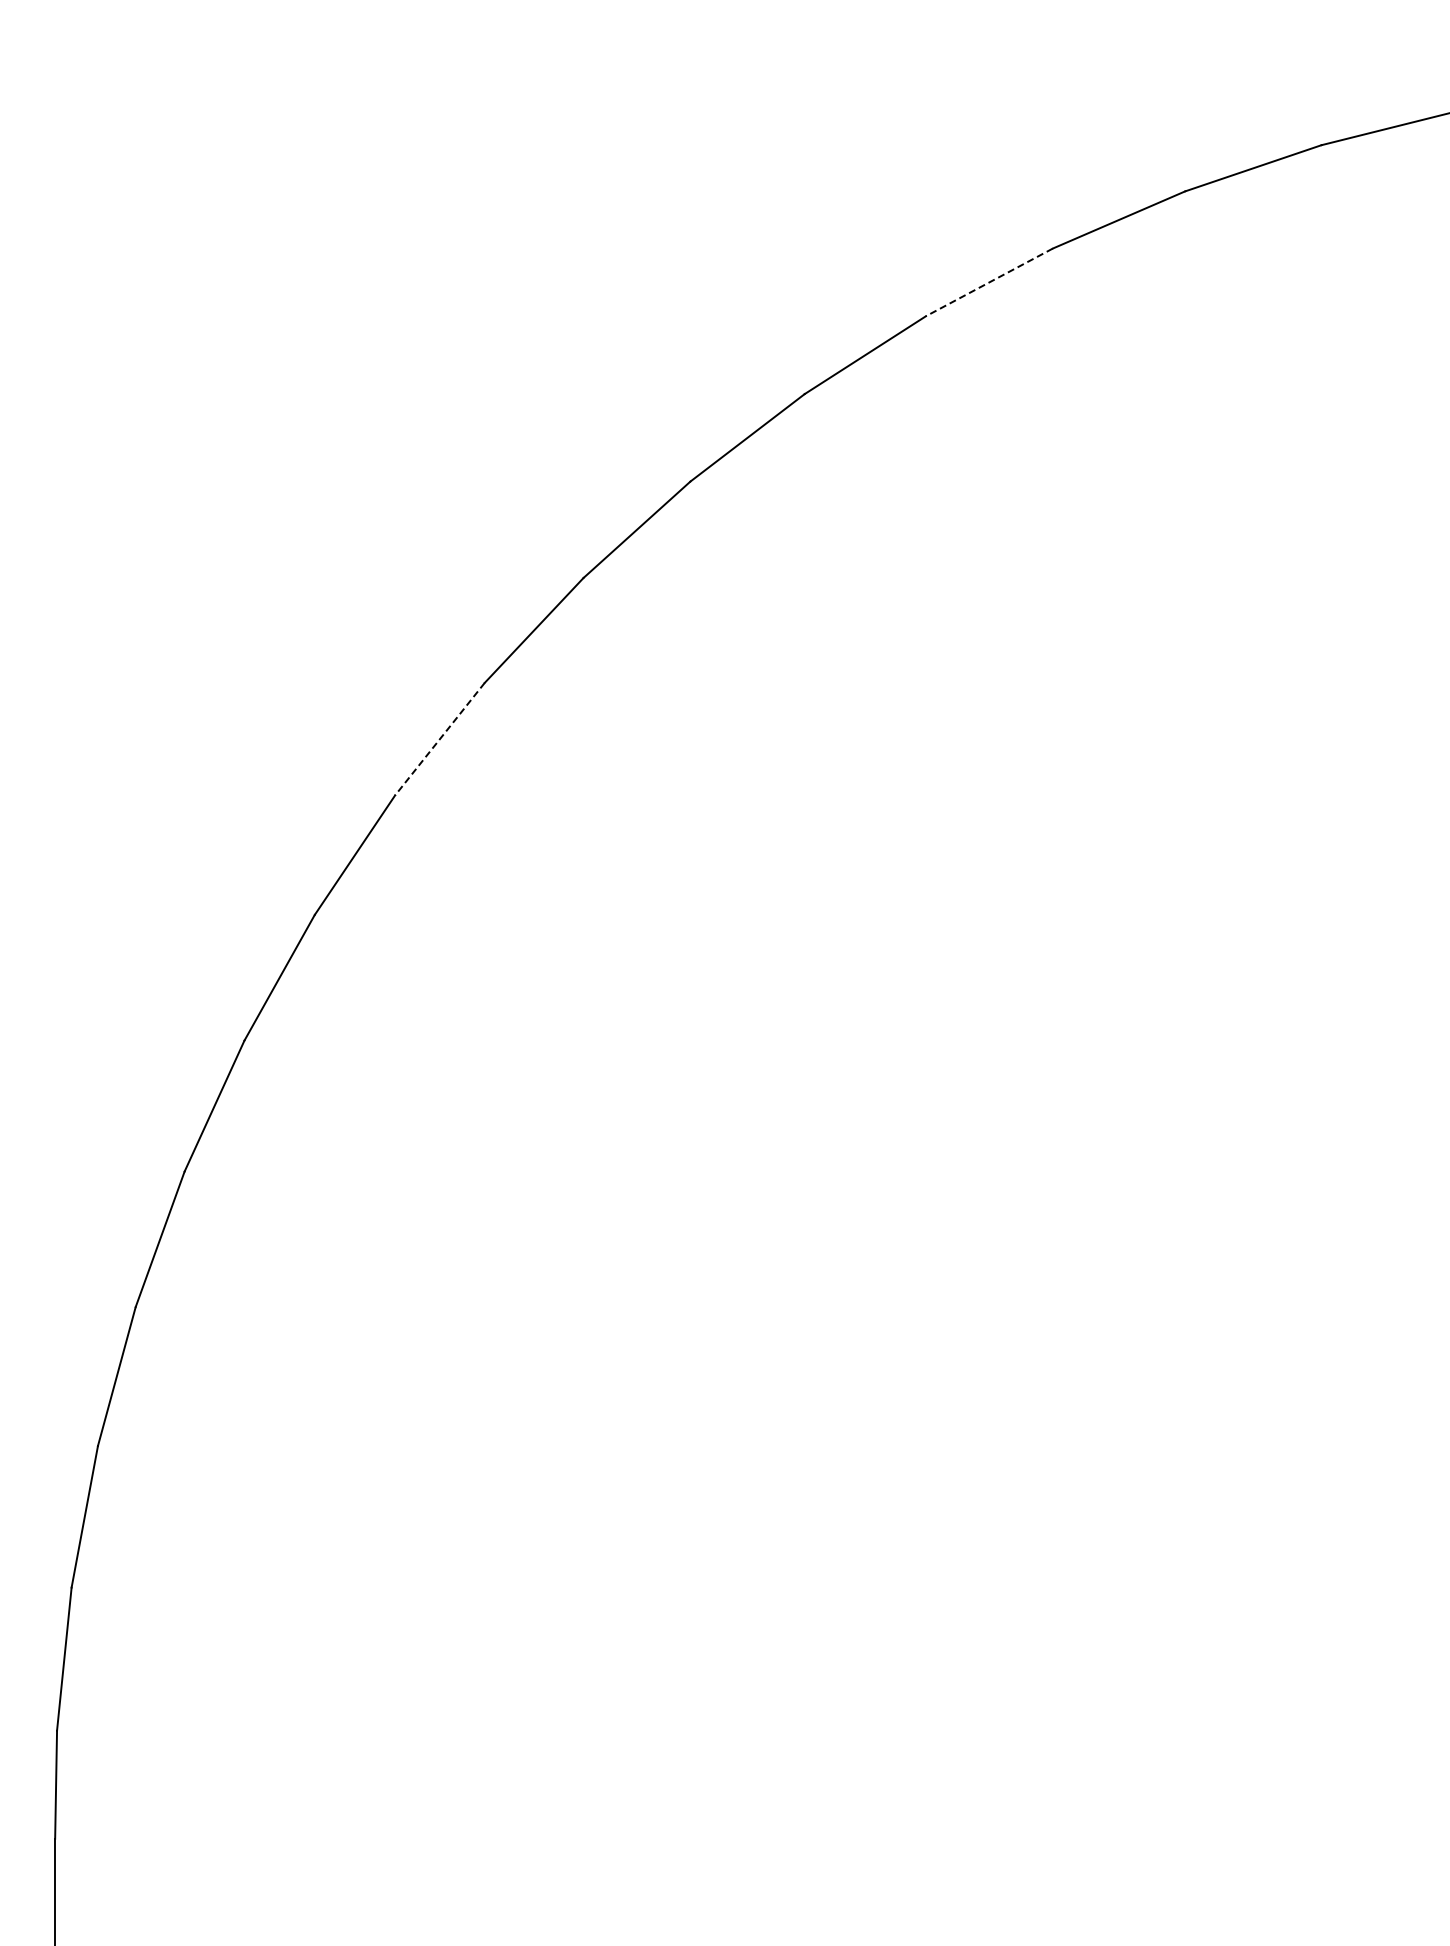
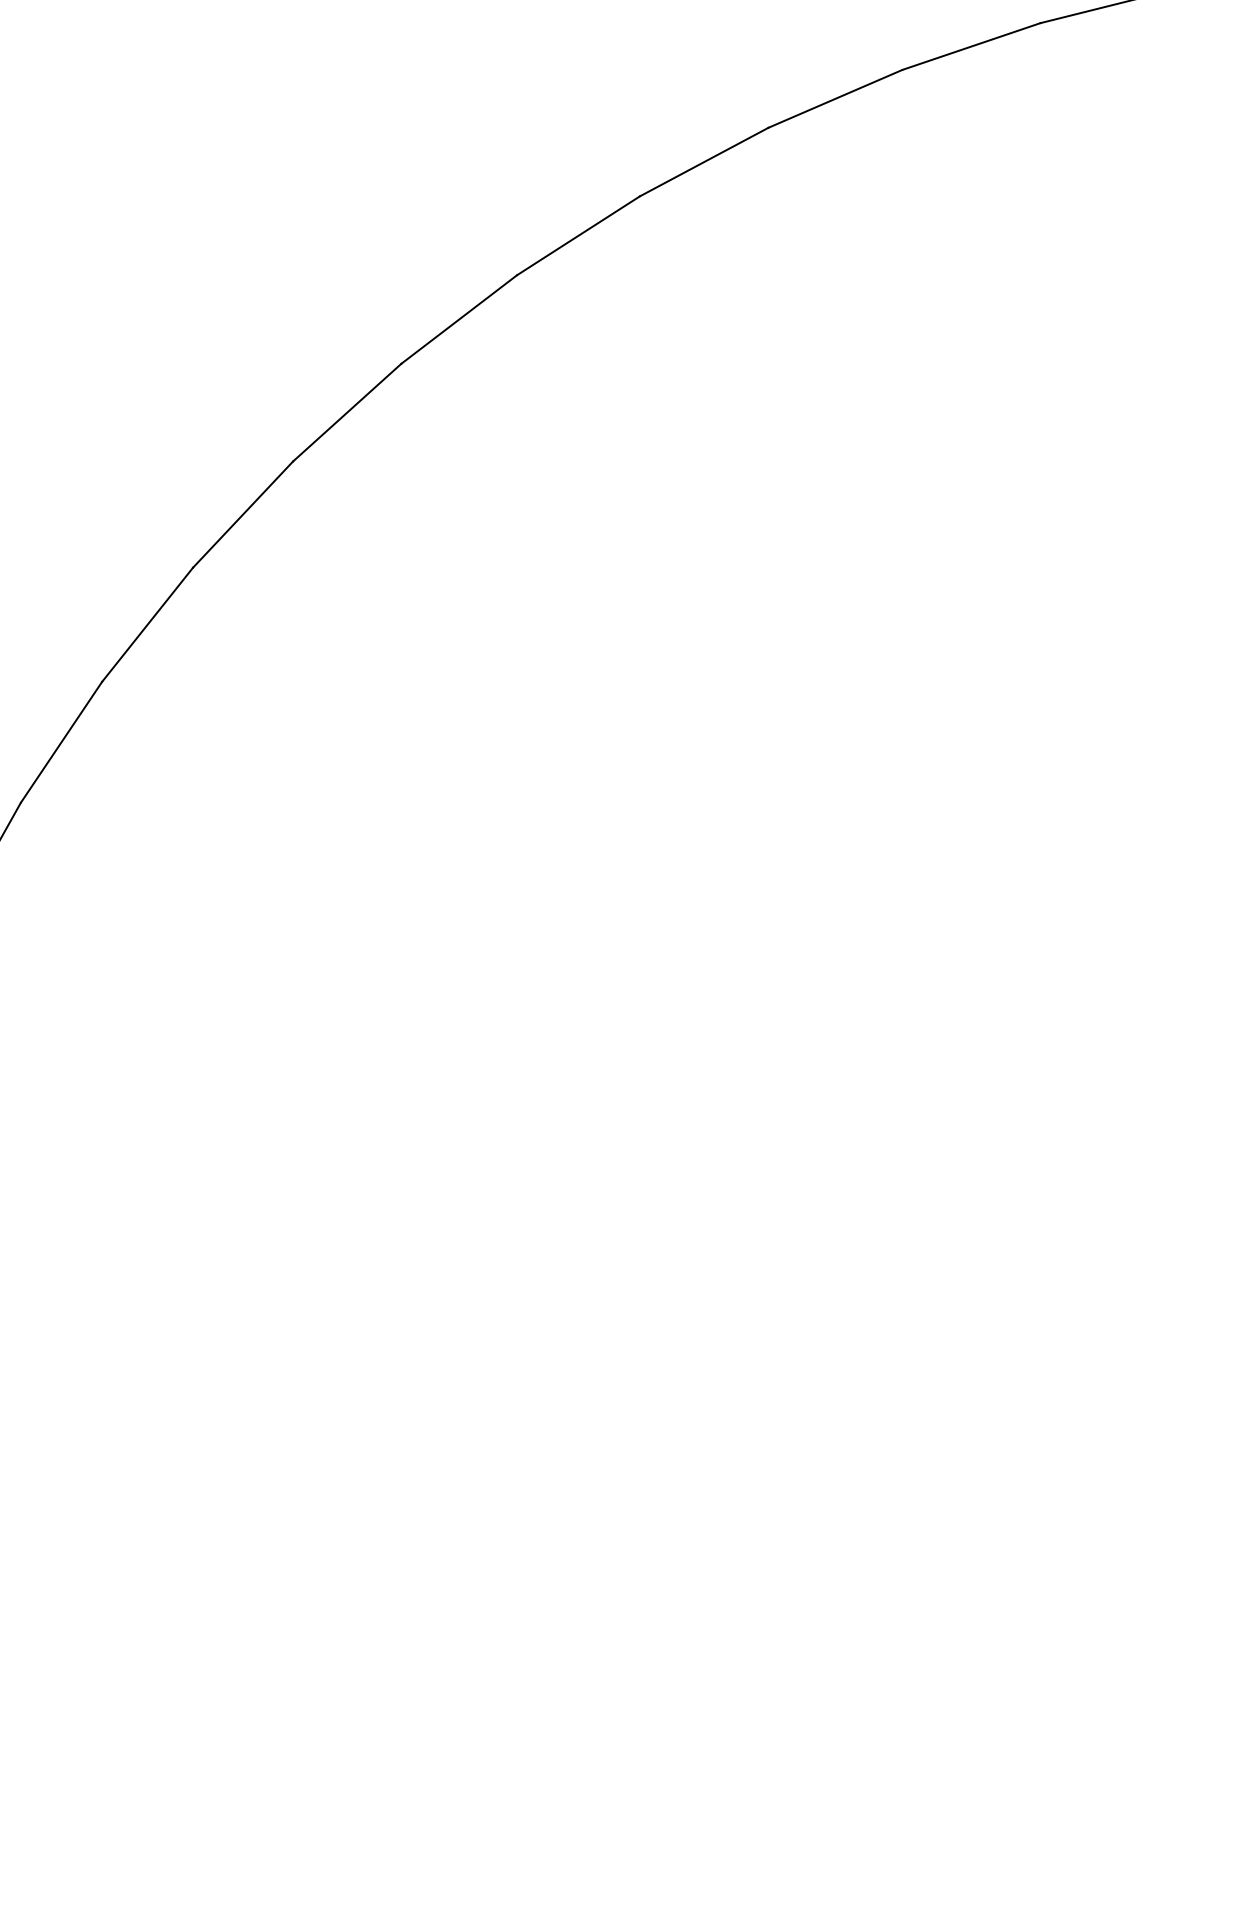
line: (989, 282) -> (704, 162), dashed -> solid
line: (439, 739) -> (147, 625), dashed -> solid

